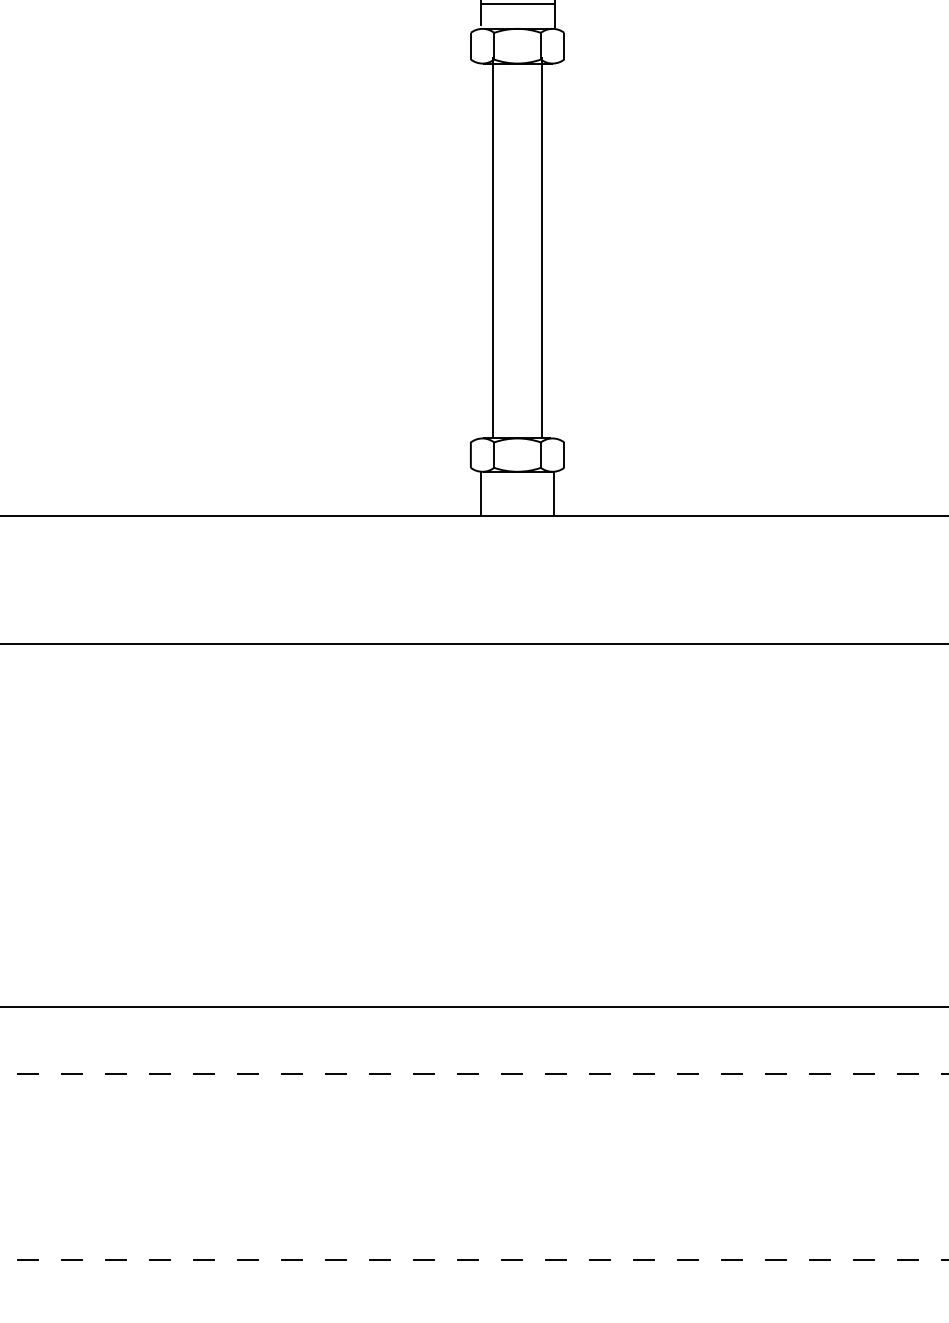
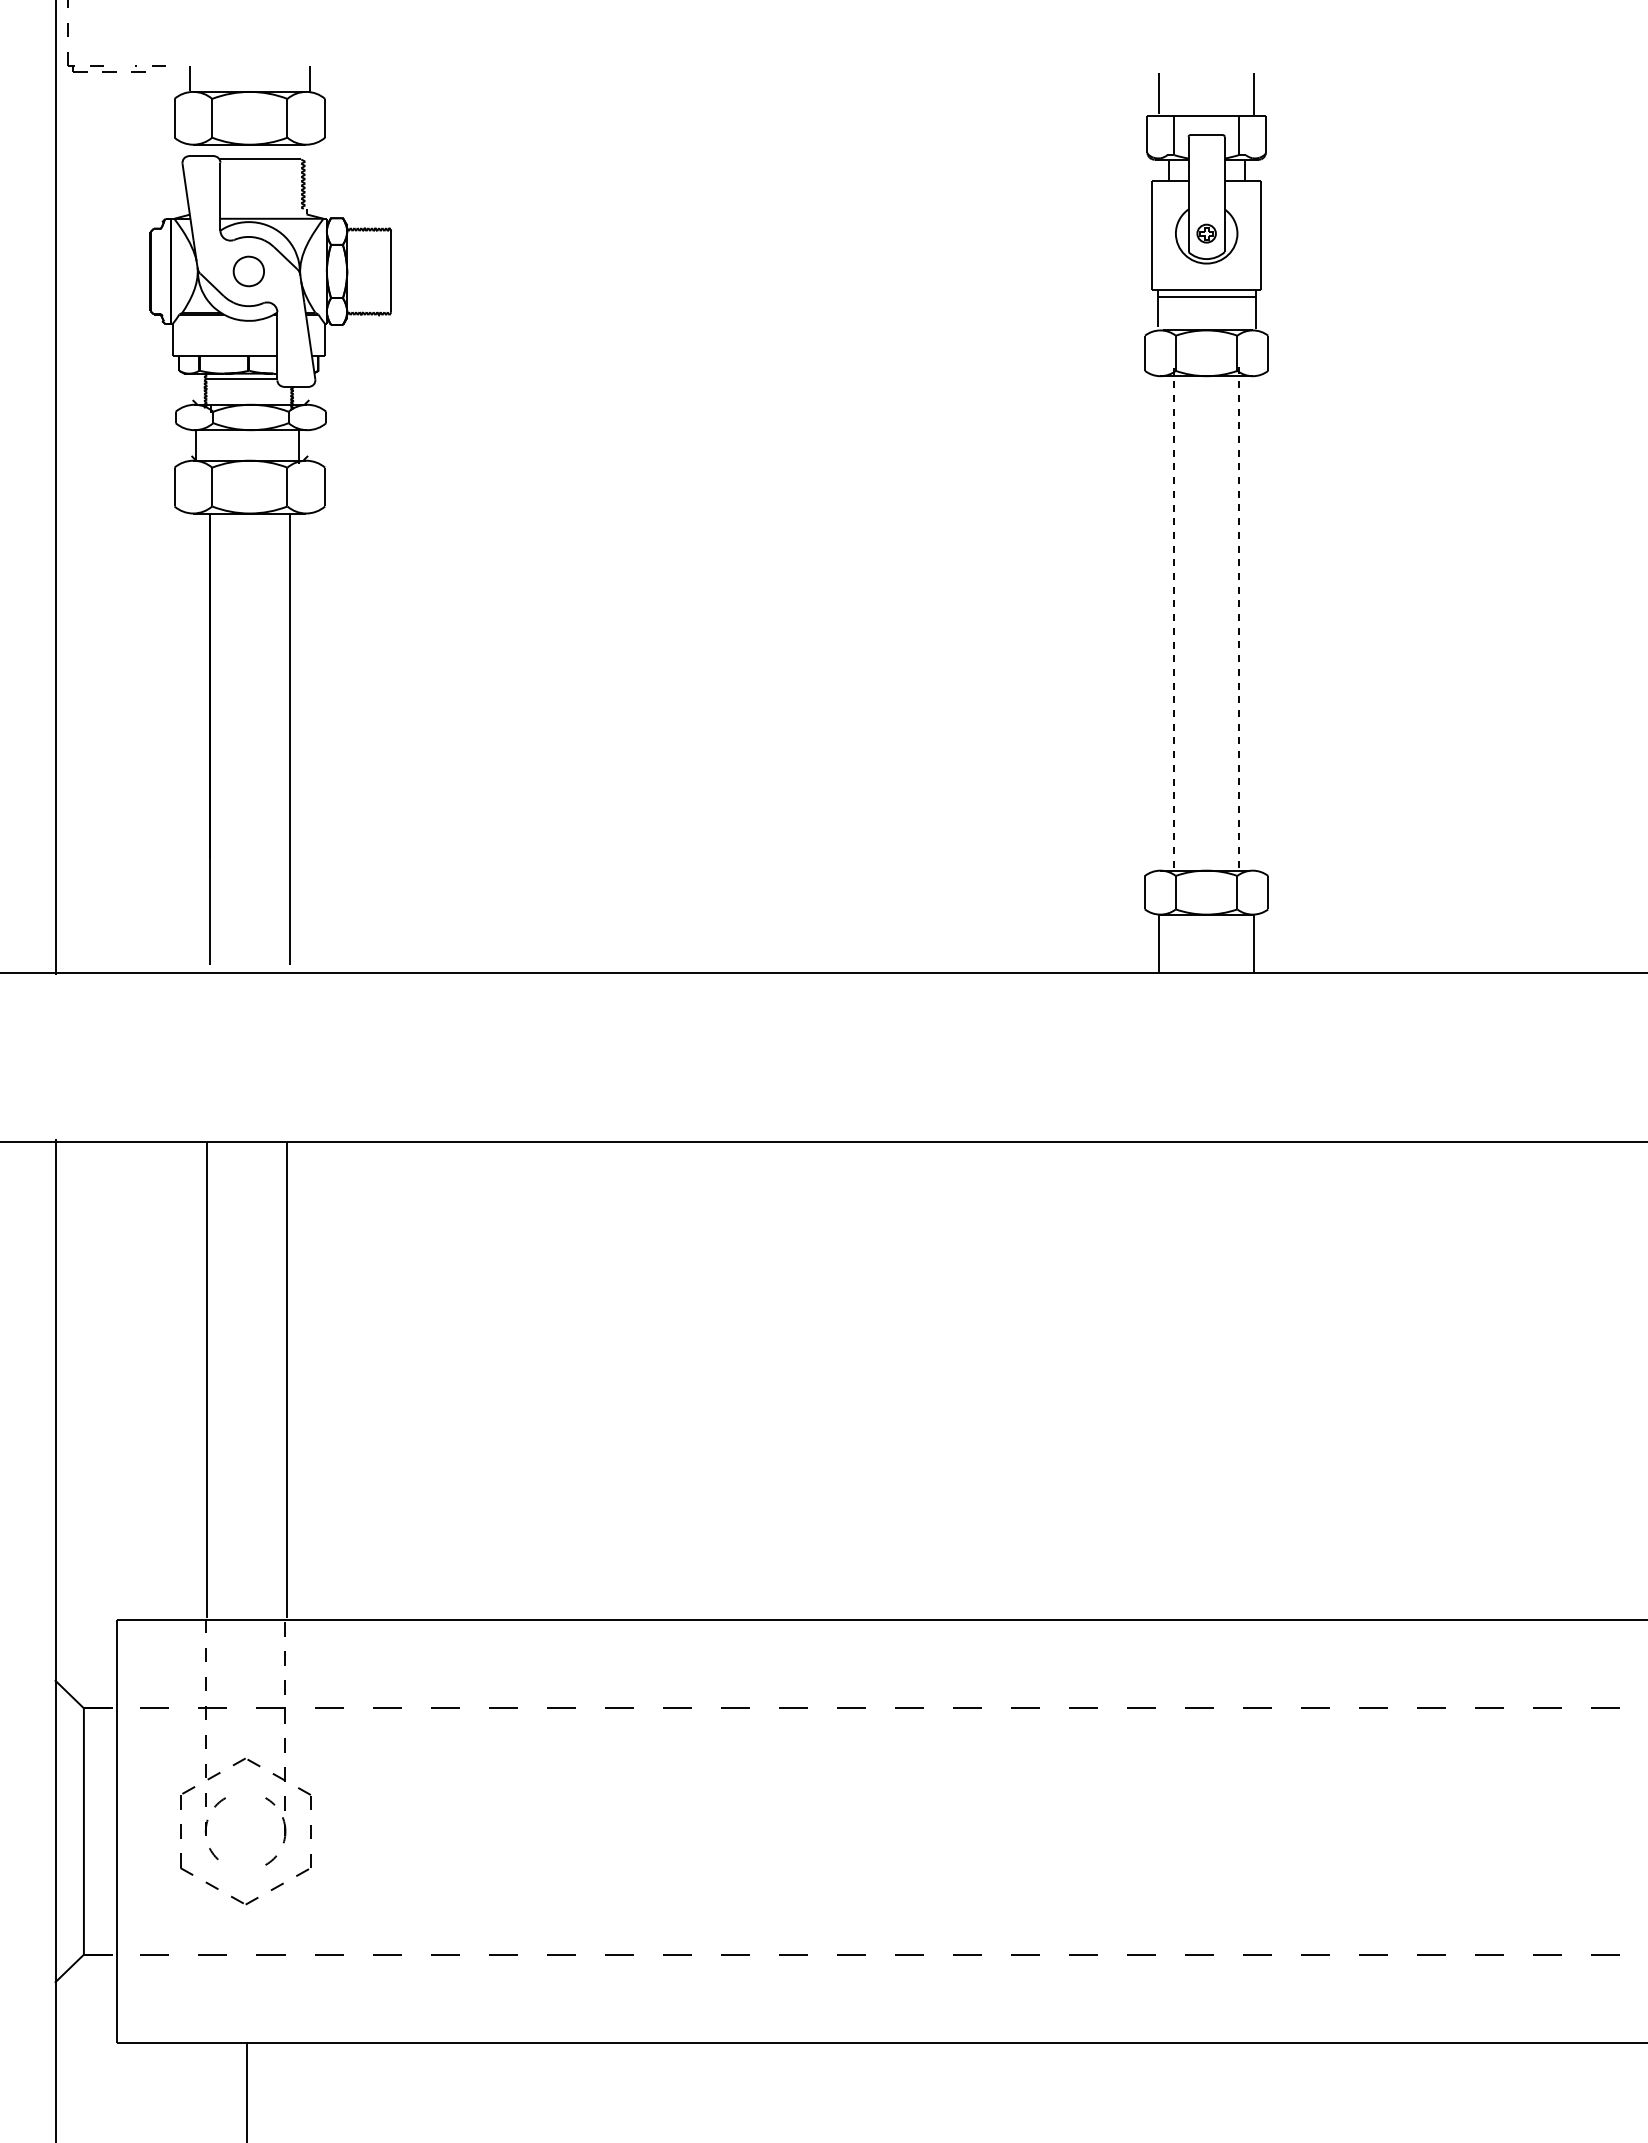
line: (493, 248) -> (1174, 619), solid -> dashed
line: (542, 248) -> (1239, 619), solid -> dashed

